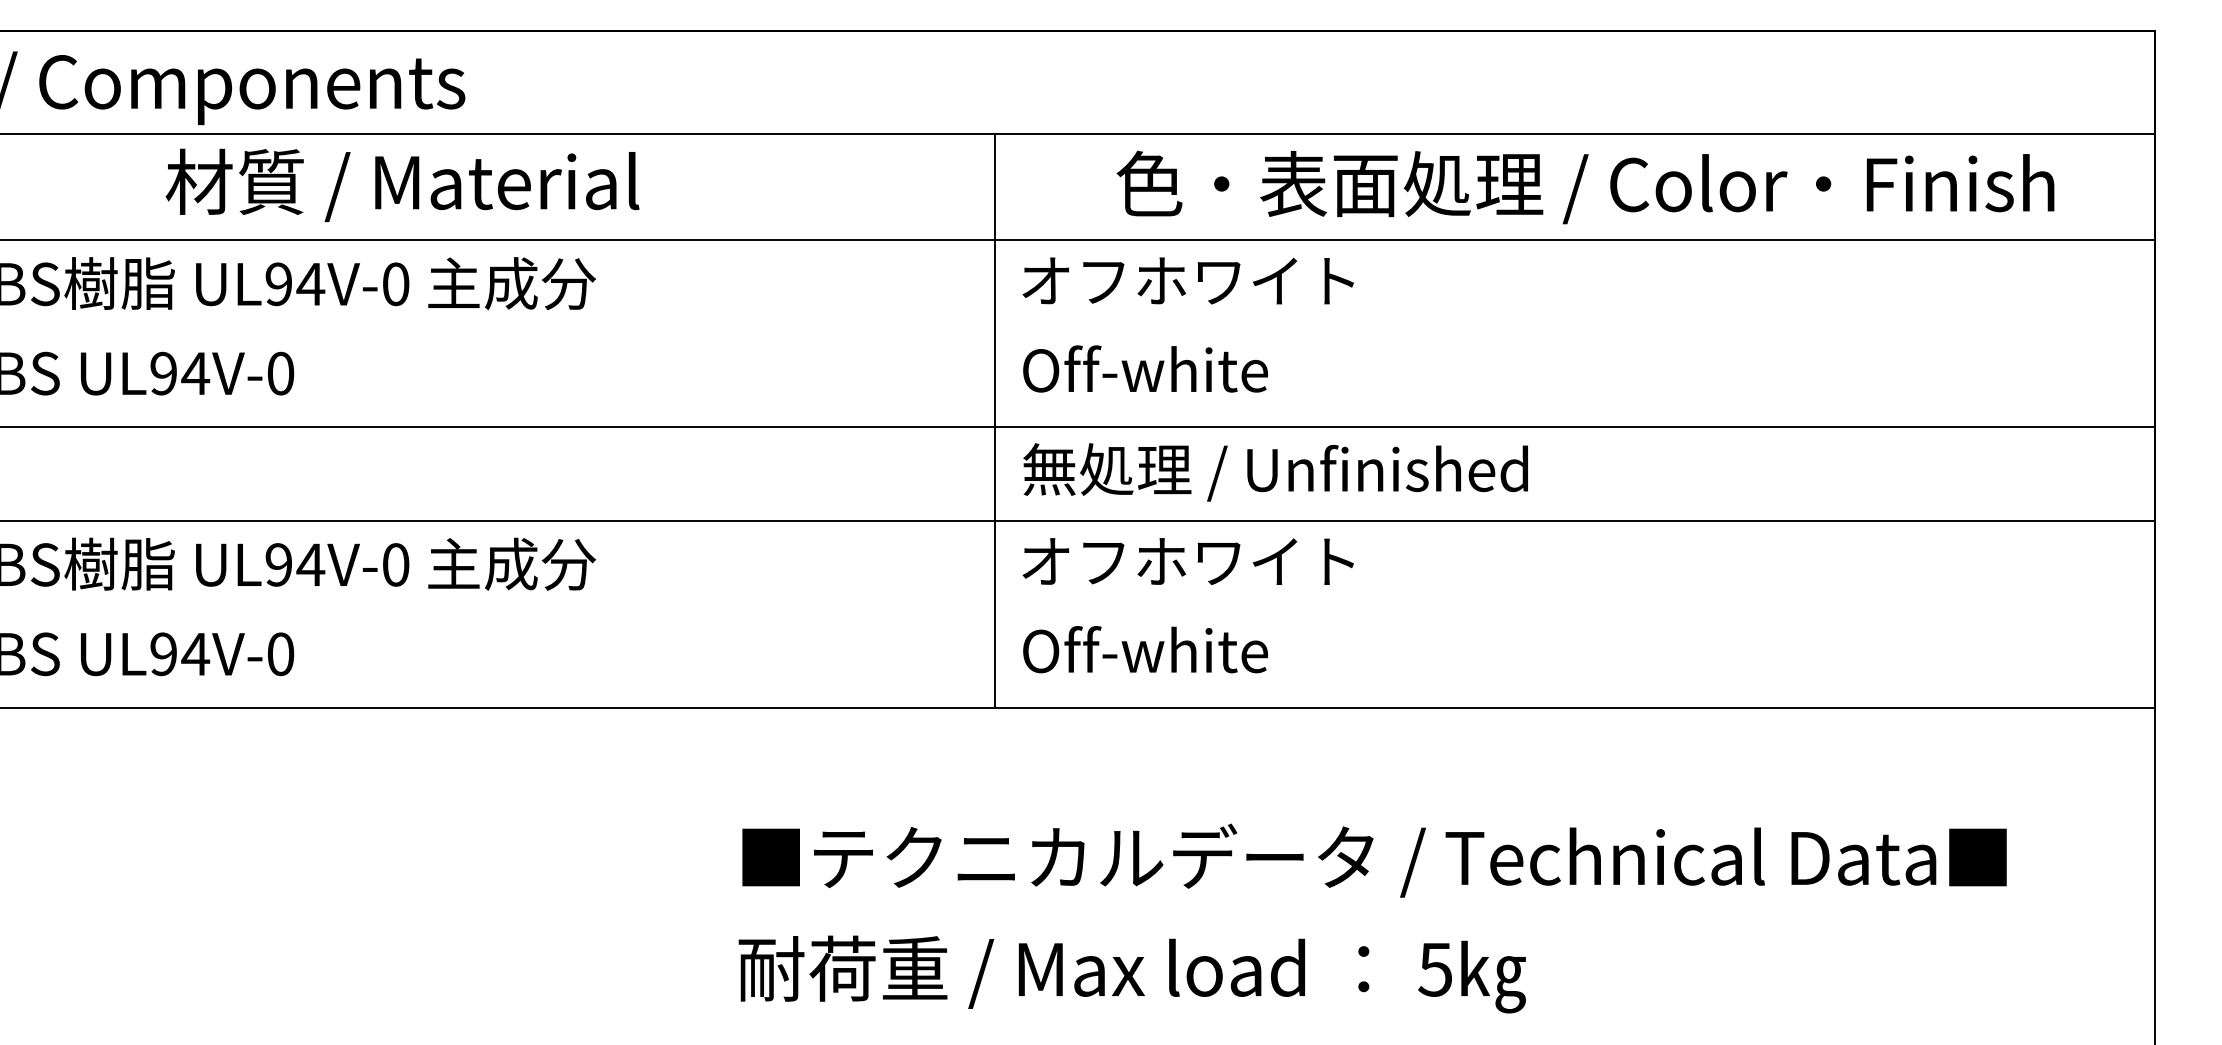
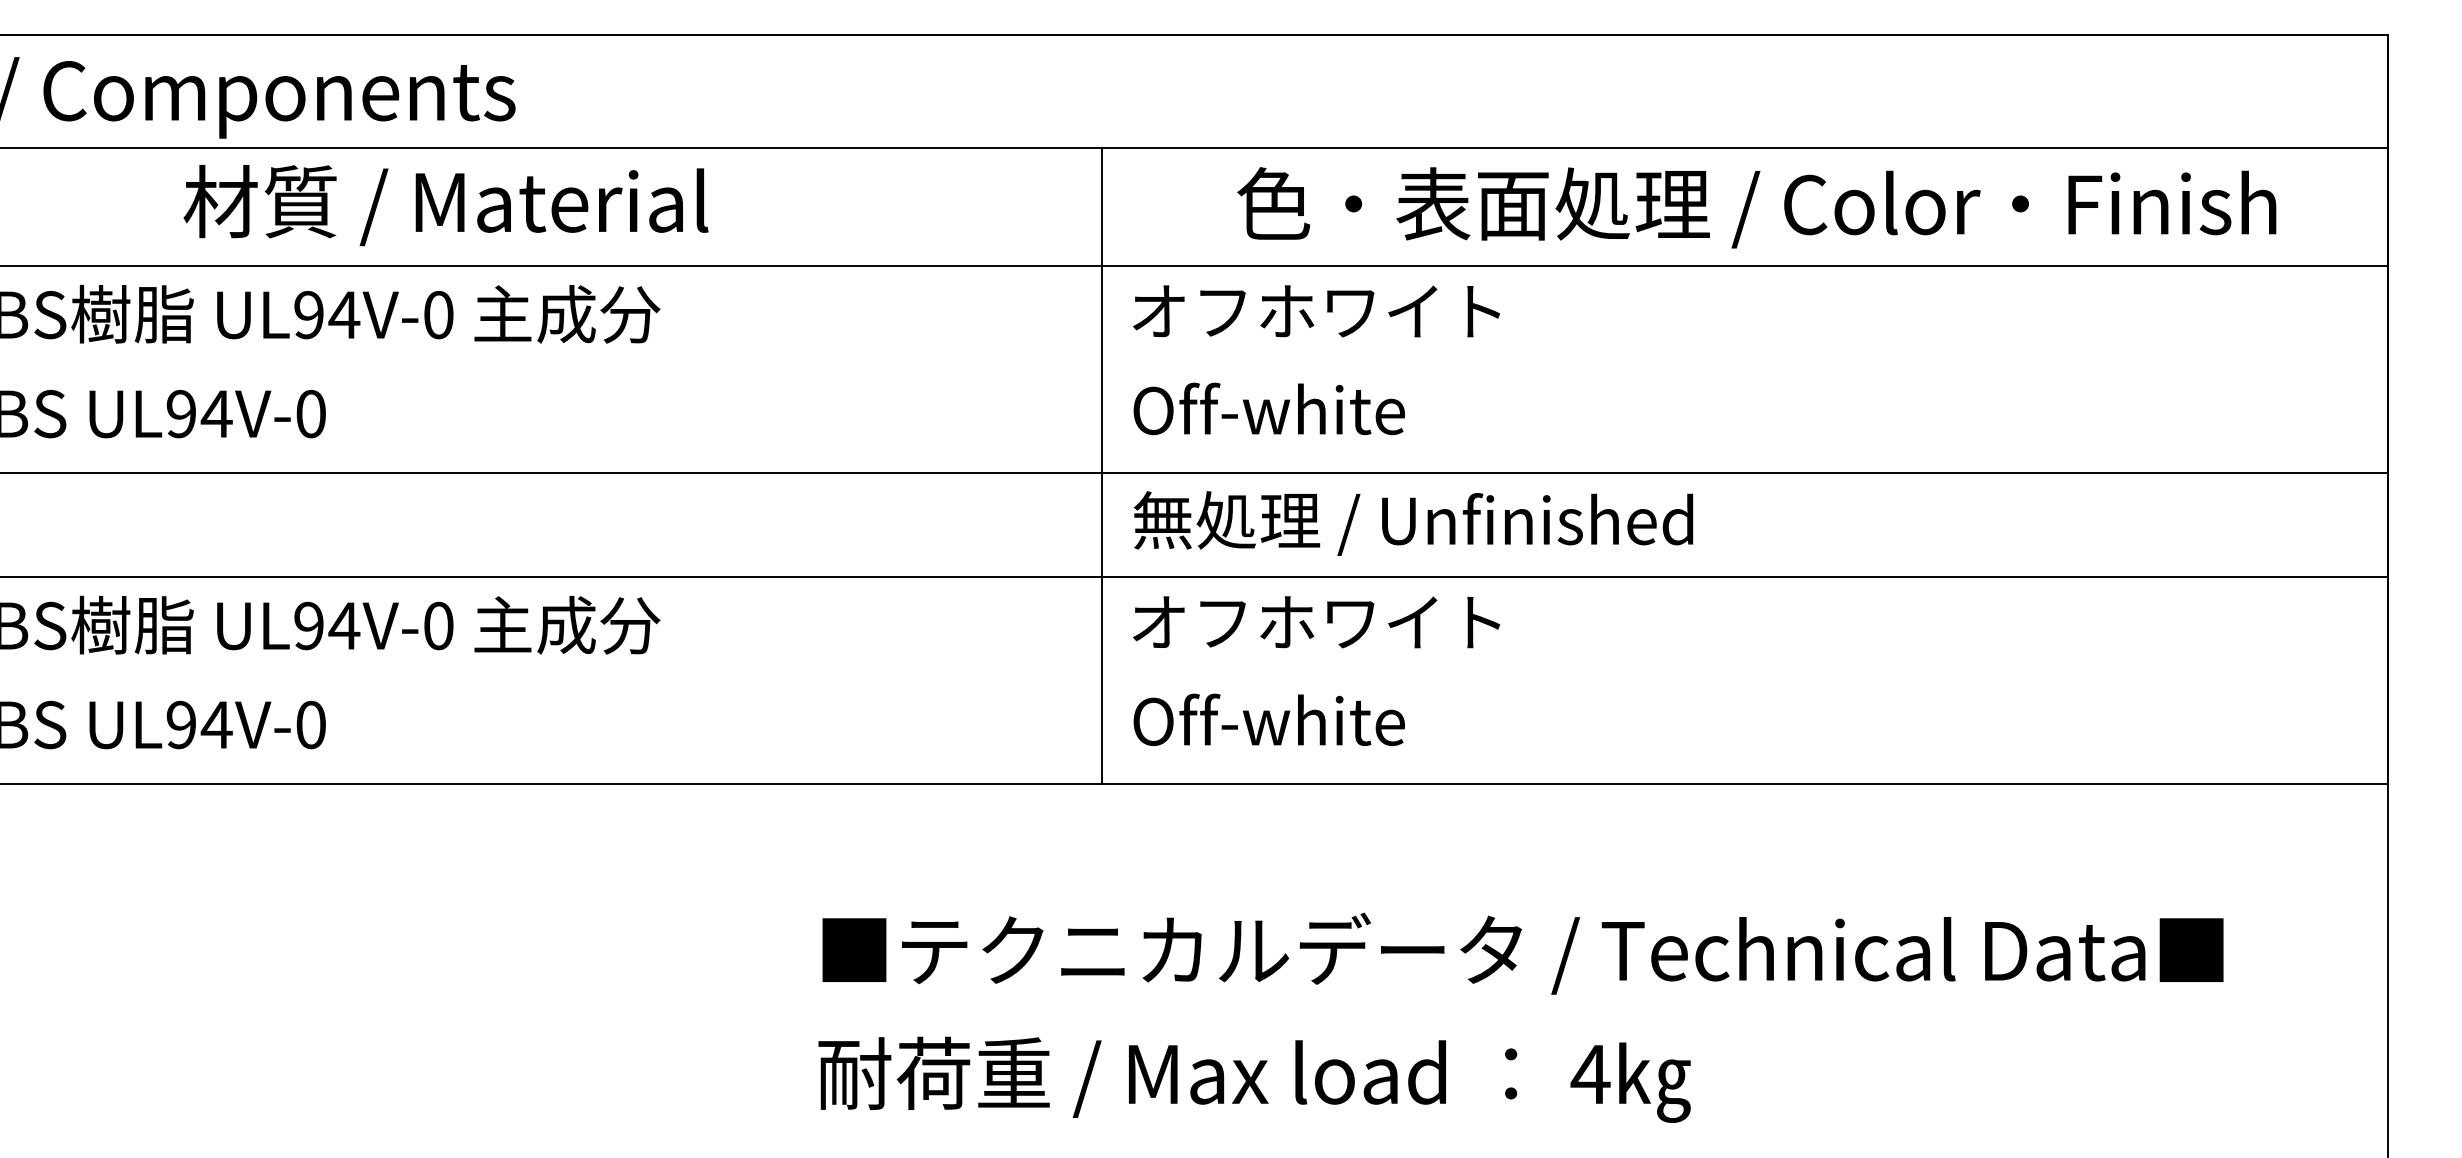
text: (1435, 969) -> (1590, 1074), 5 -> 4

